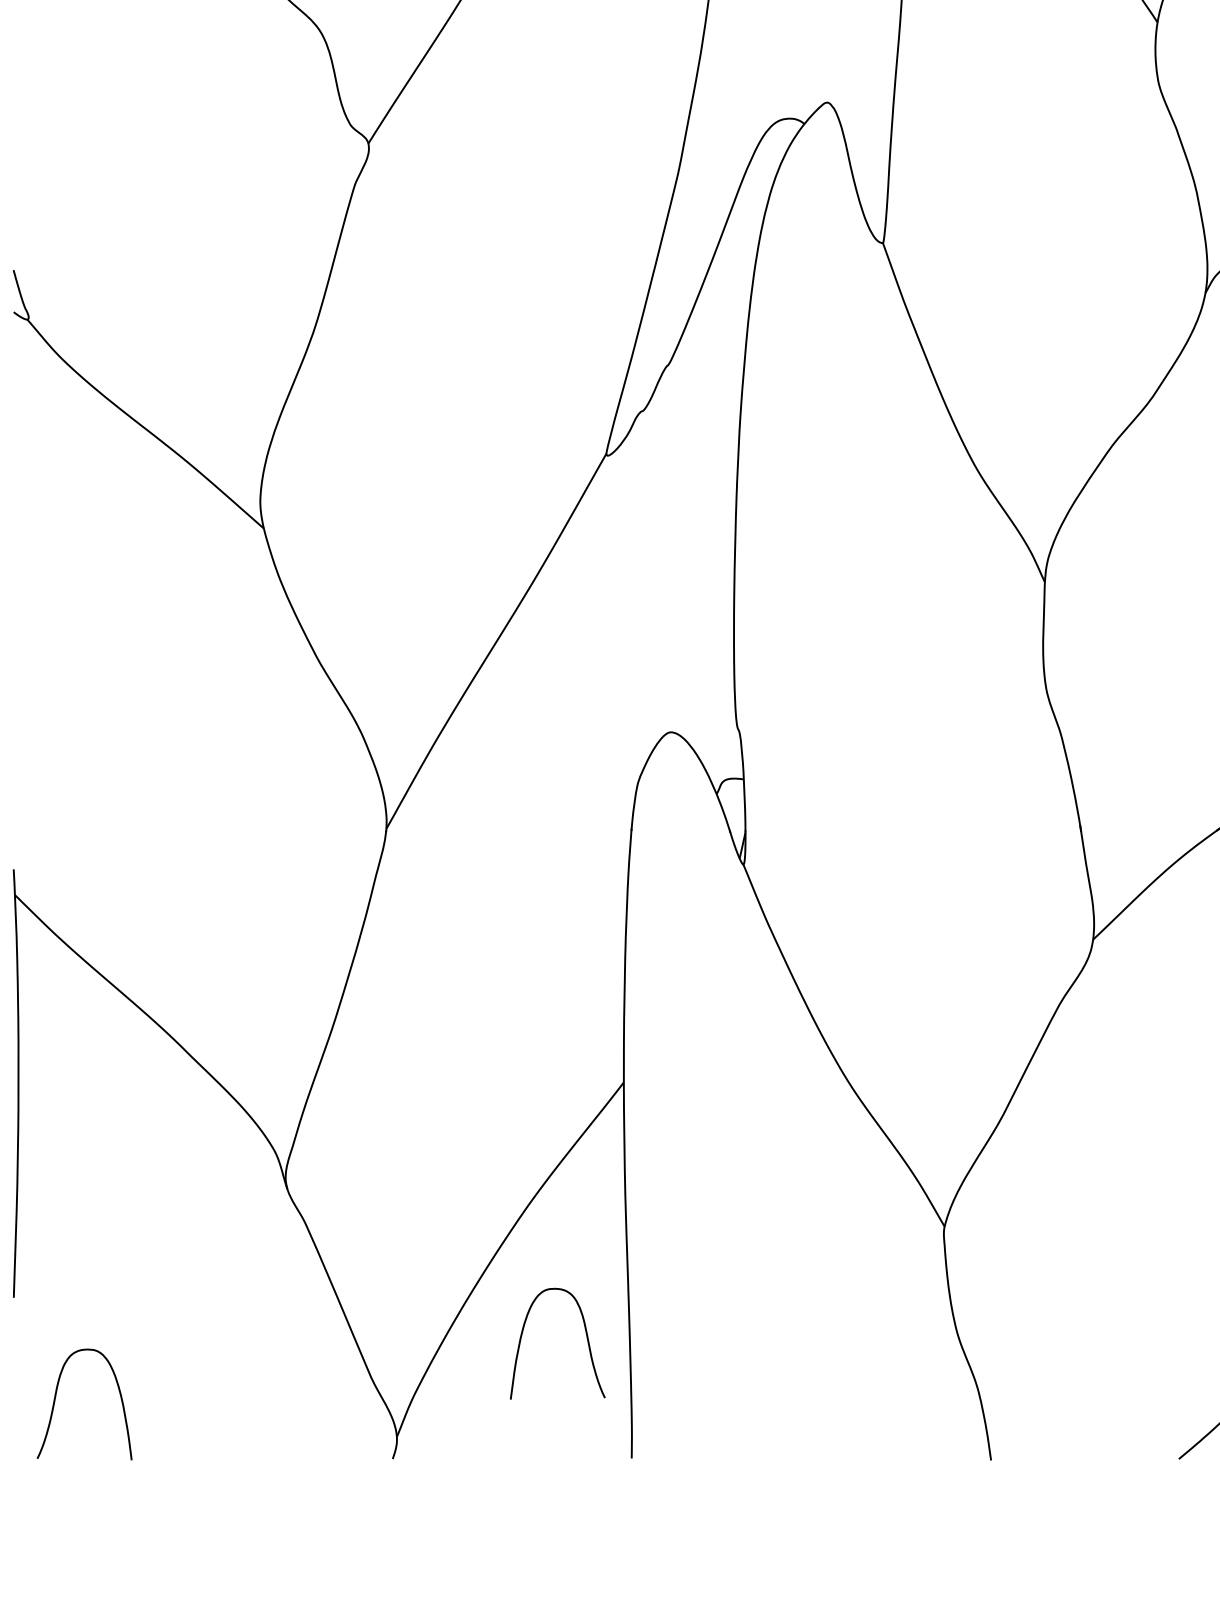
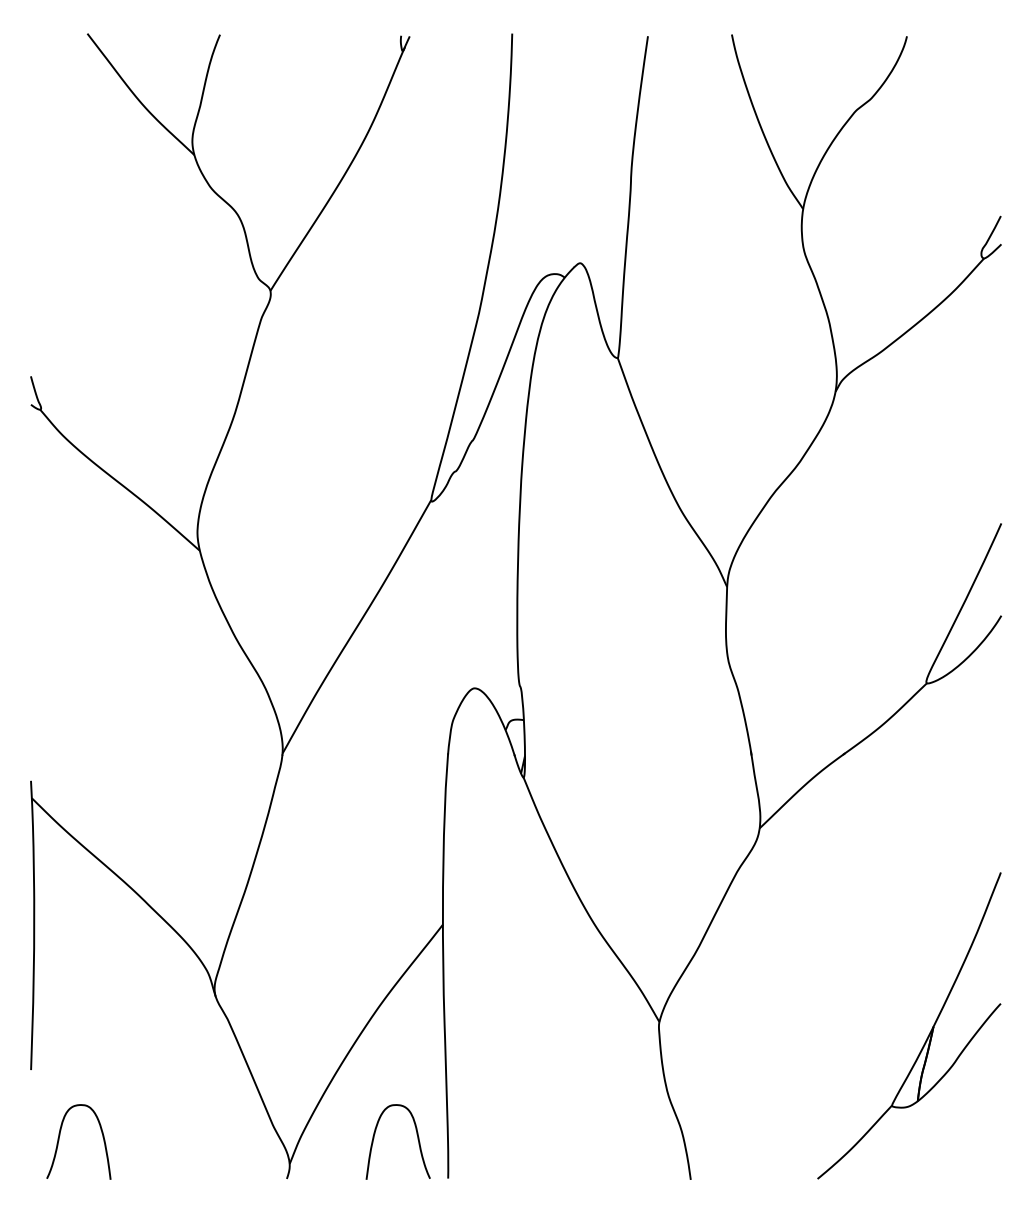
curve: (586, 1339) -> (417, 1139), moved

